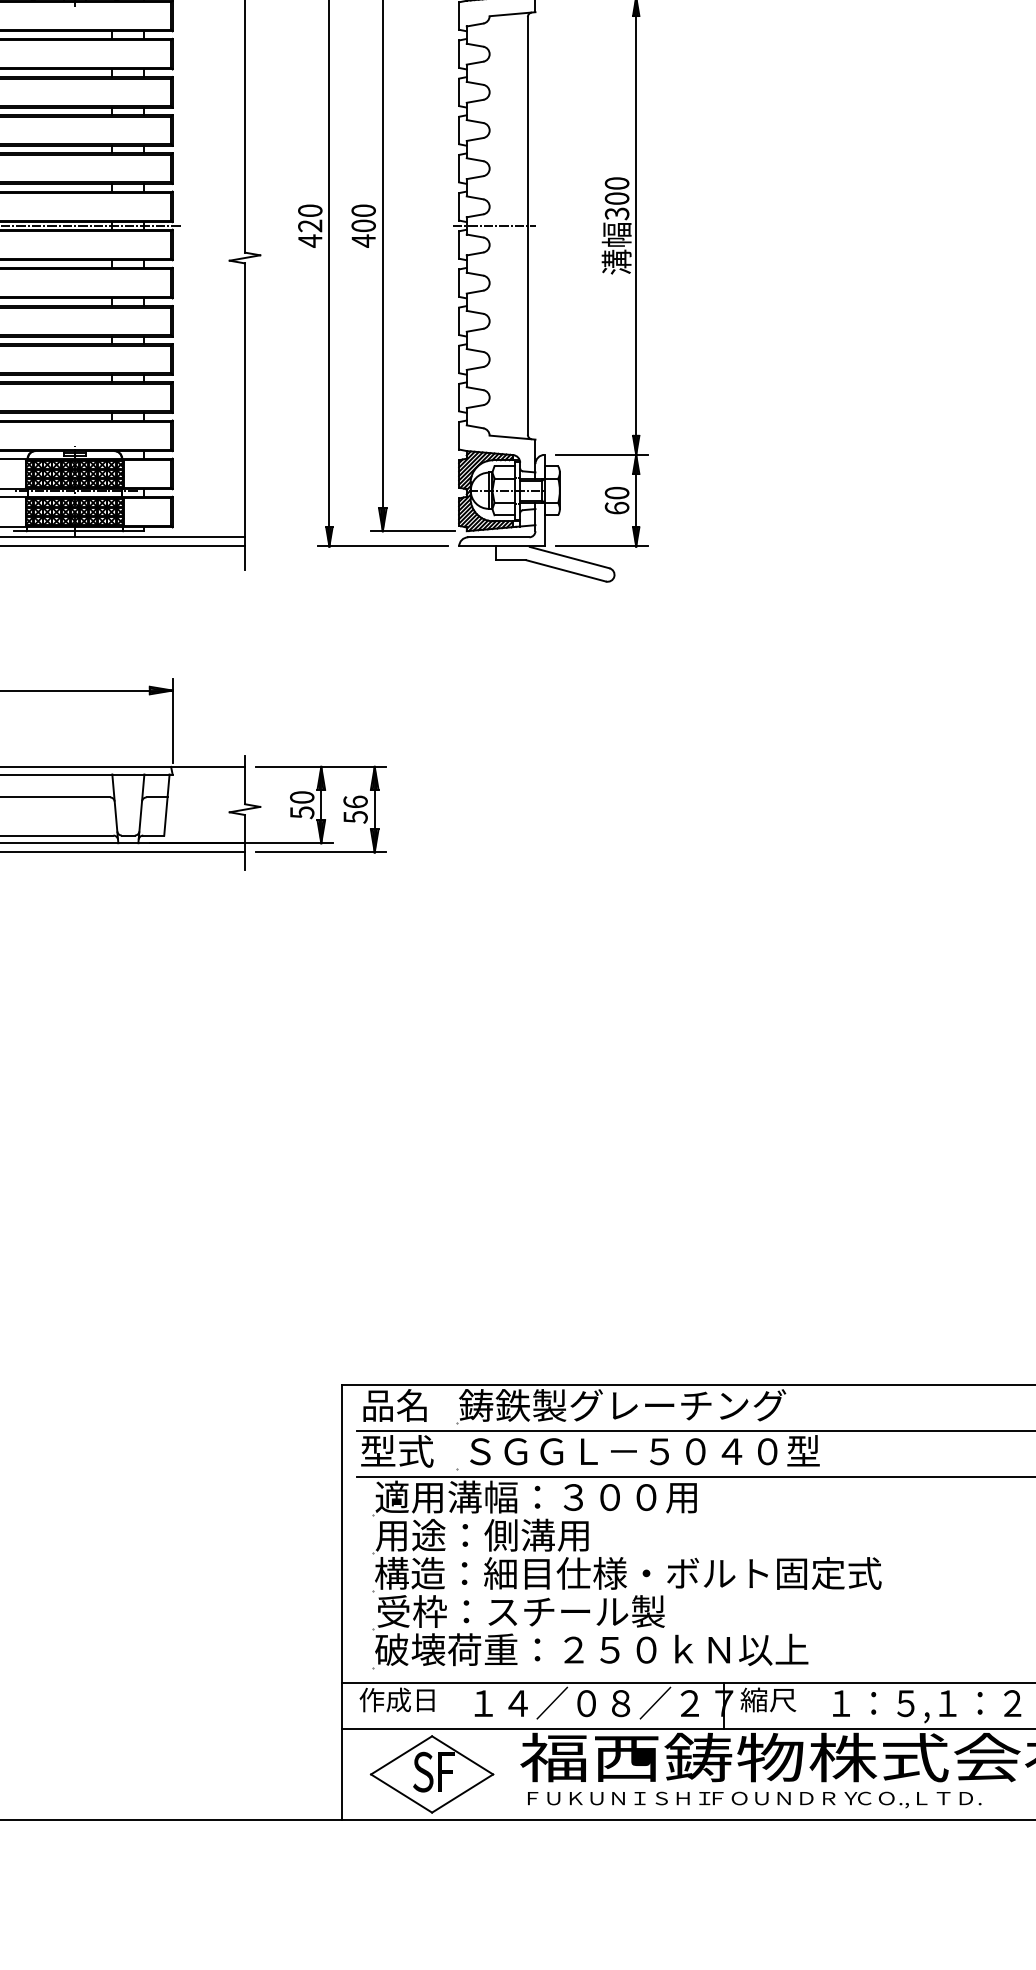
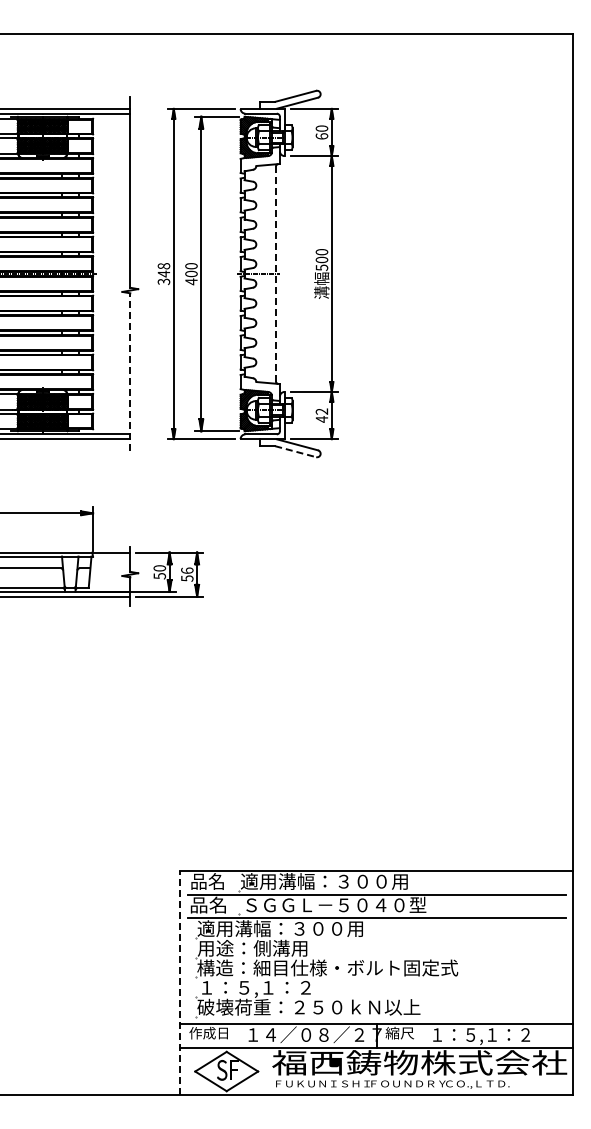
text: (616, 213) -> (321, 267), 300 -> 500
text: (309, 226) -> (163, 274), 420 -> 348
line: (528, 226) -> (276, 274), solid -> dashed
line: (245, 417) -> (130, 372), solid -> dashed
text: (616, 500) -> (321, 415), 60 -> 42
line: (567, 570) -> (296, 451), solid -> dashed
text: (621, 1405) -> (324, 881), 鋳鉄製グレーチング -> 適用溝幅：３００用
text: (396, 1450) -> (208, 904), 型式 -> 品名
line: (342, 1601) -> (180, 982), solid -> dashed
text: (521, 1613) -> (272, 988), 受枠：スチール製 -> １：５,１：２

